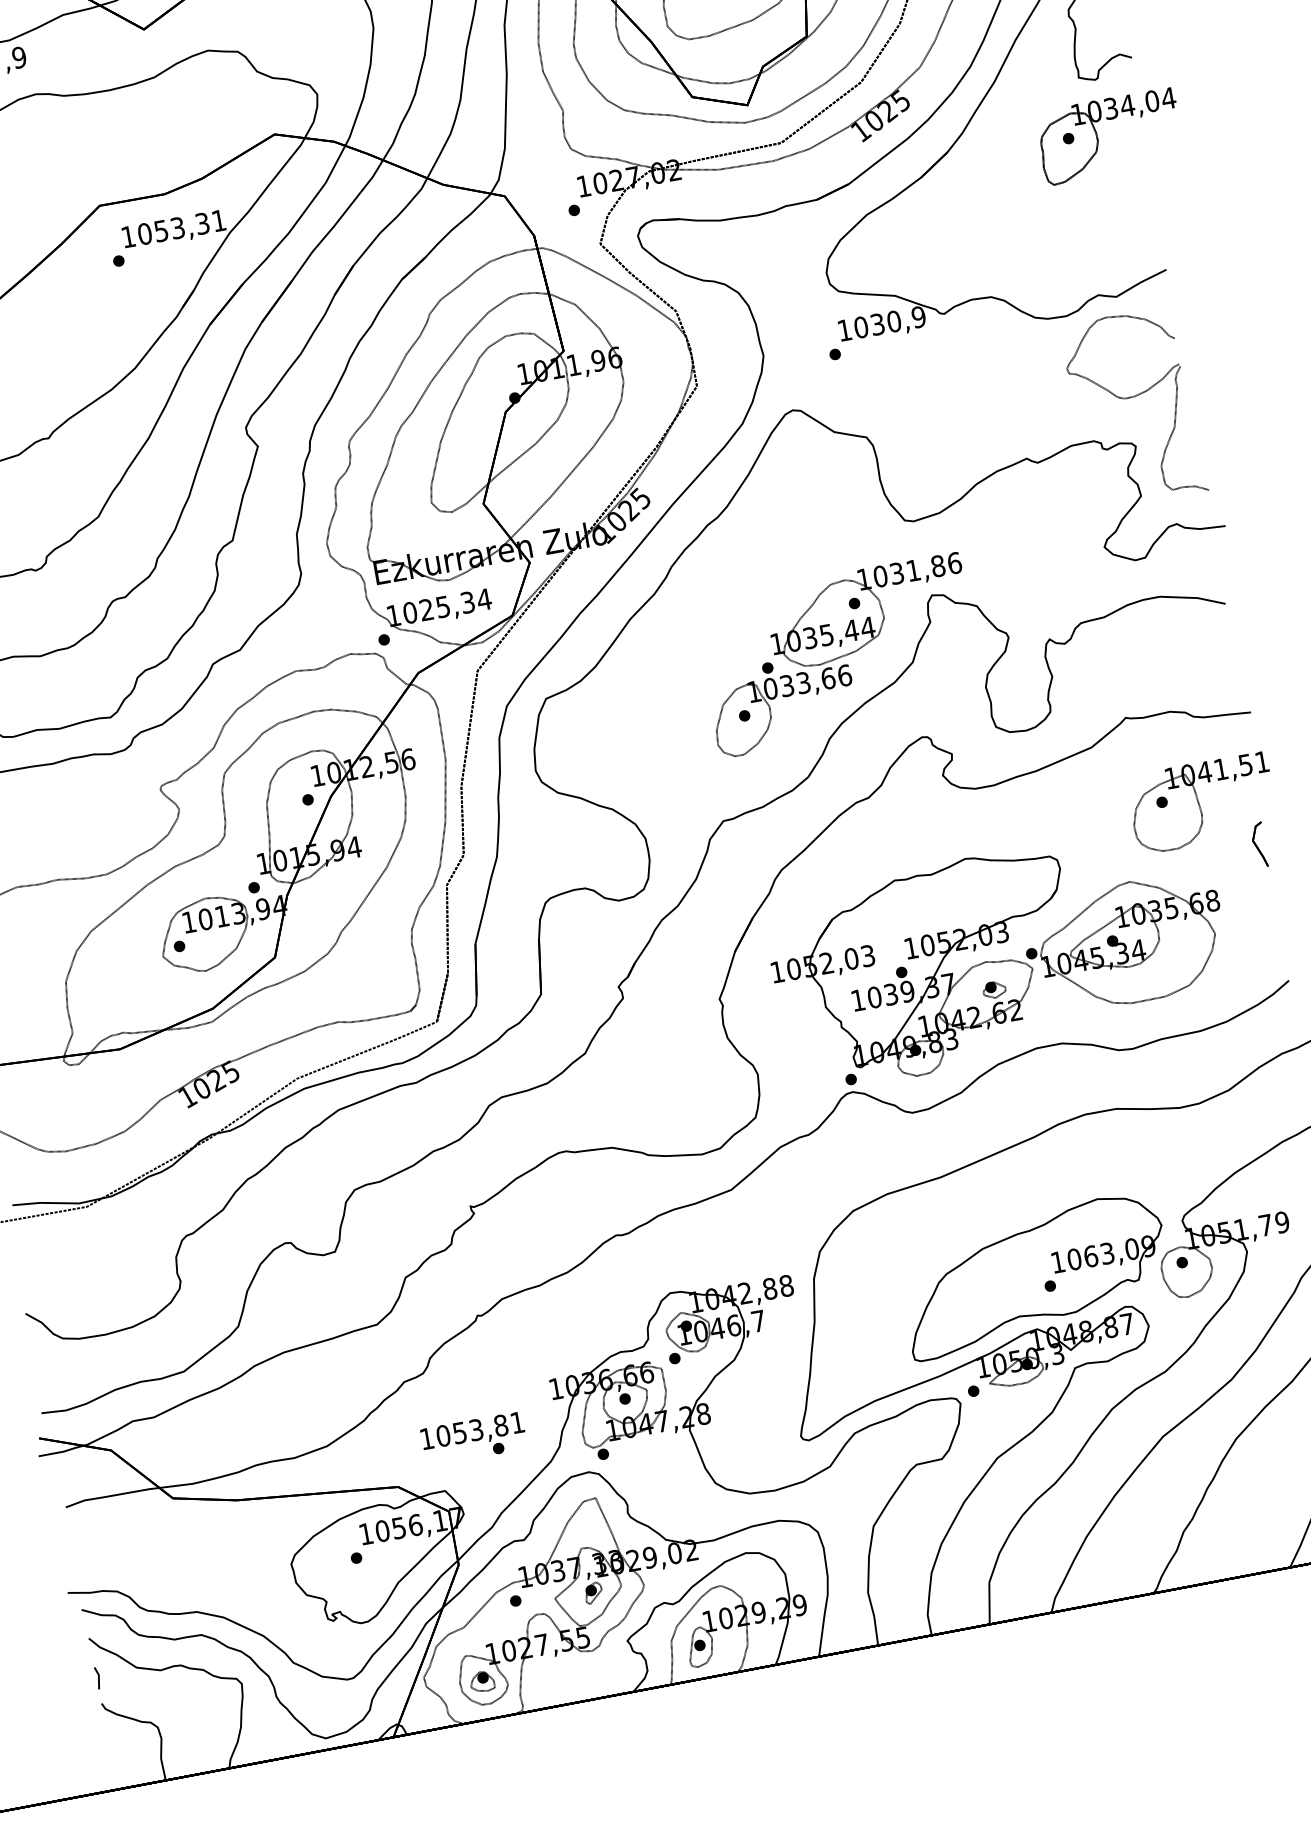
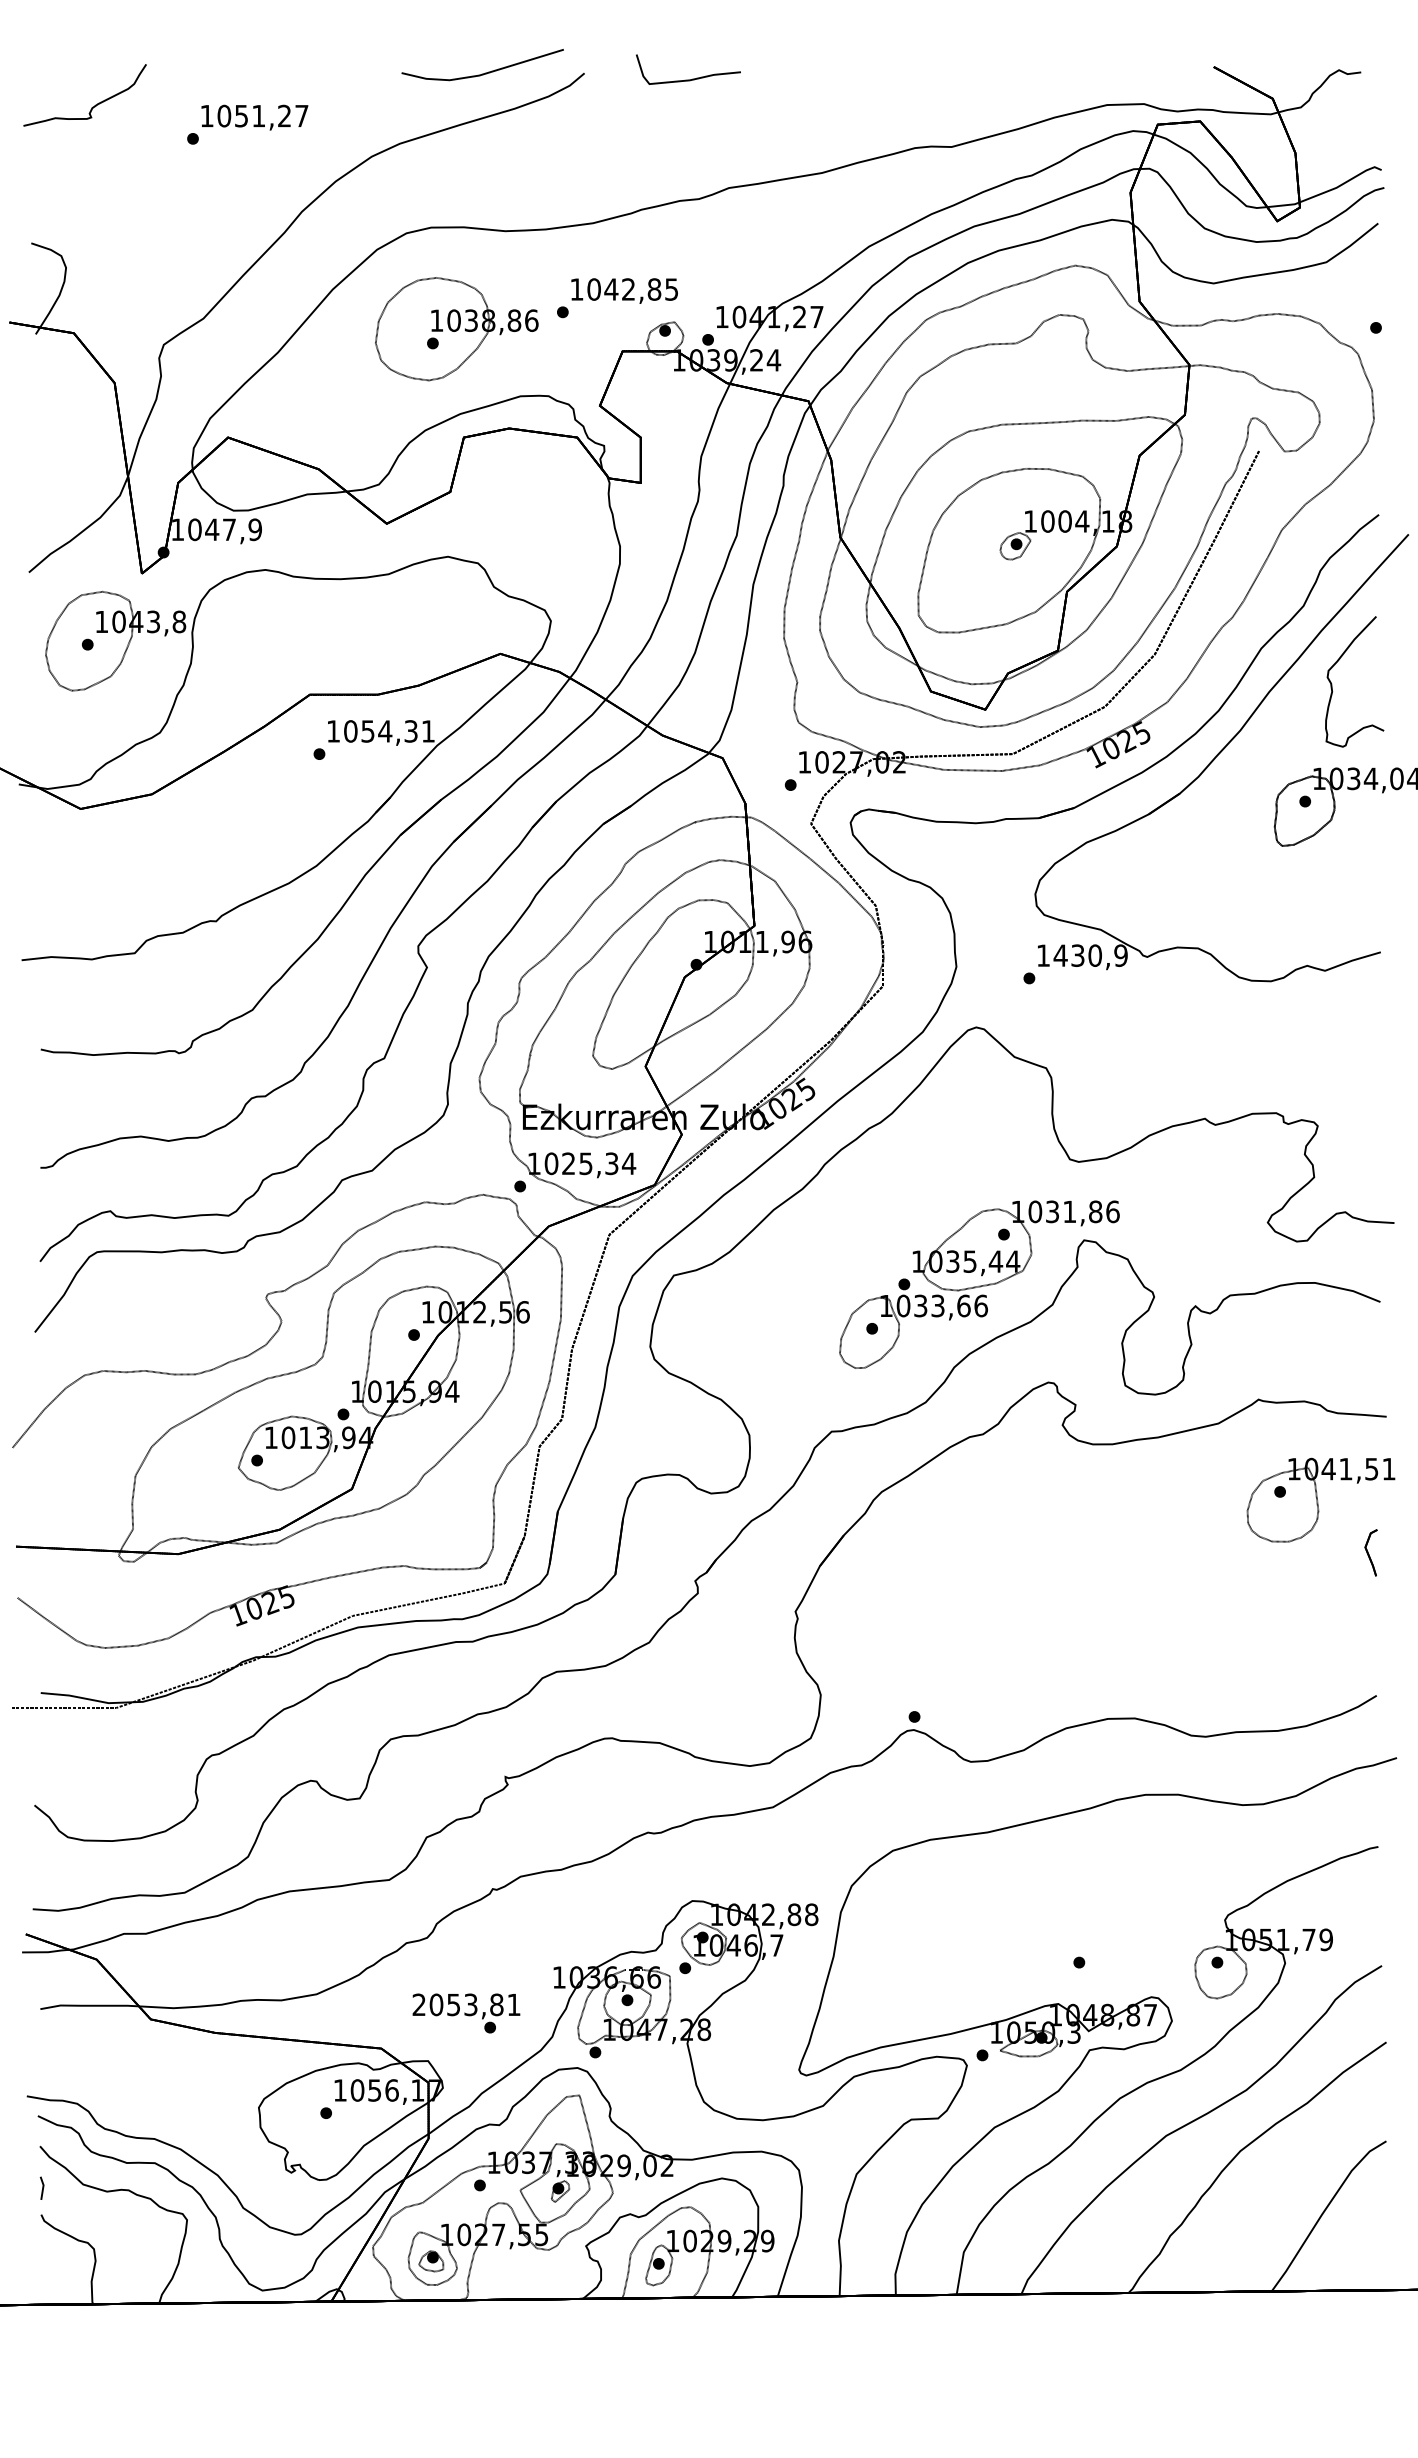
text: (178, 228) -> (385, 731), 1053,31 -> 1054,31
text: (861, 327) -> (1060, 955), 1030,9 -> 1430,9
part: (1131, 398) -> (1322, 1076), removed
part: (998, 957) -> (1086, 1619), removed
part: (1034, 1275) -> (1065, 1949), removed
text: (426, 1438) -> (418, 2004), 1053,81 -> 2053,81

